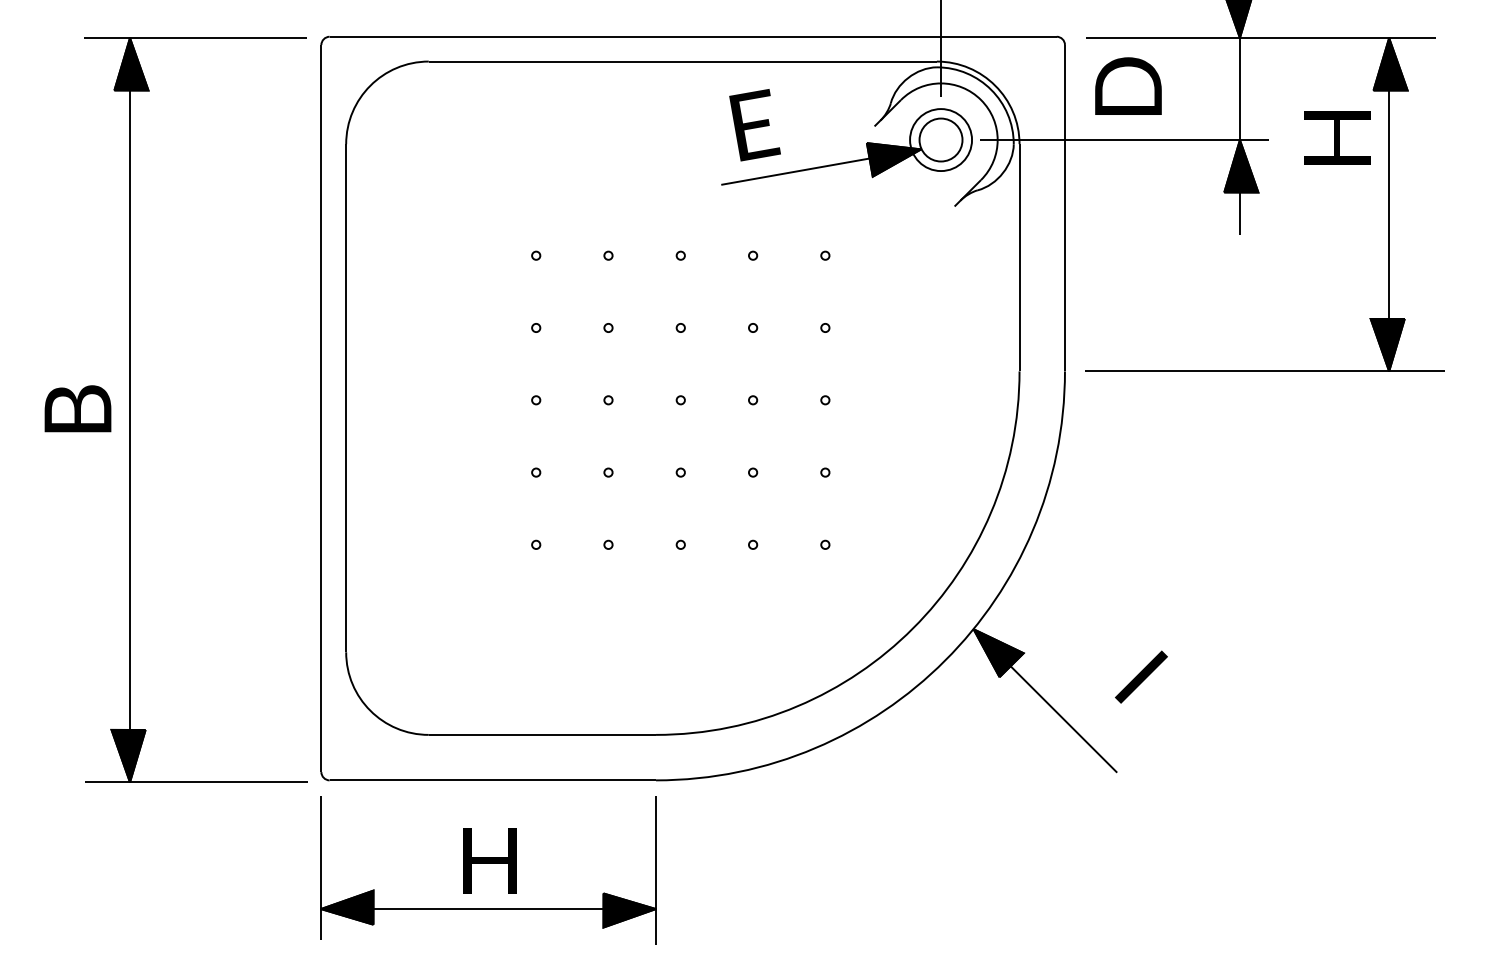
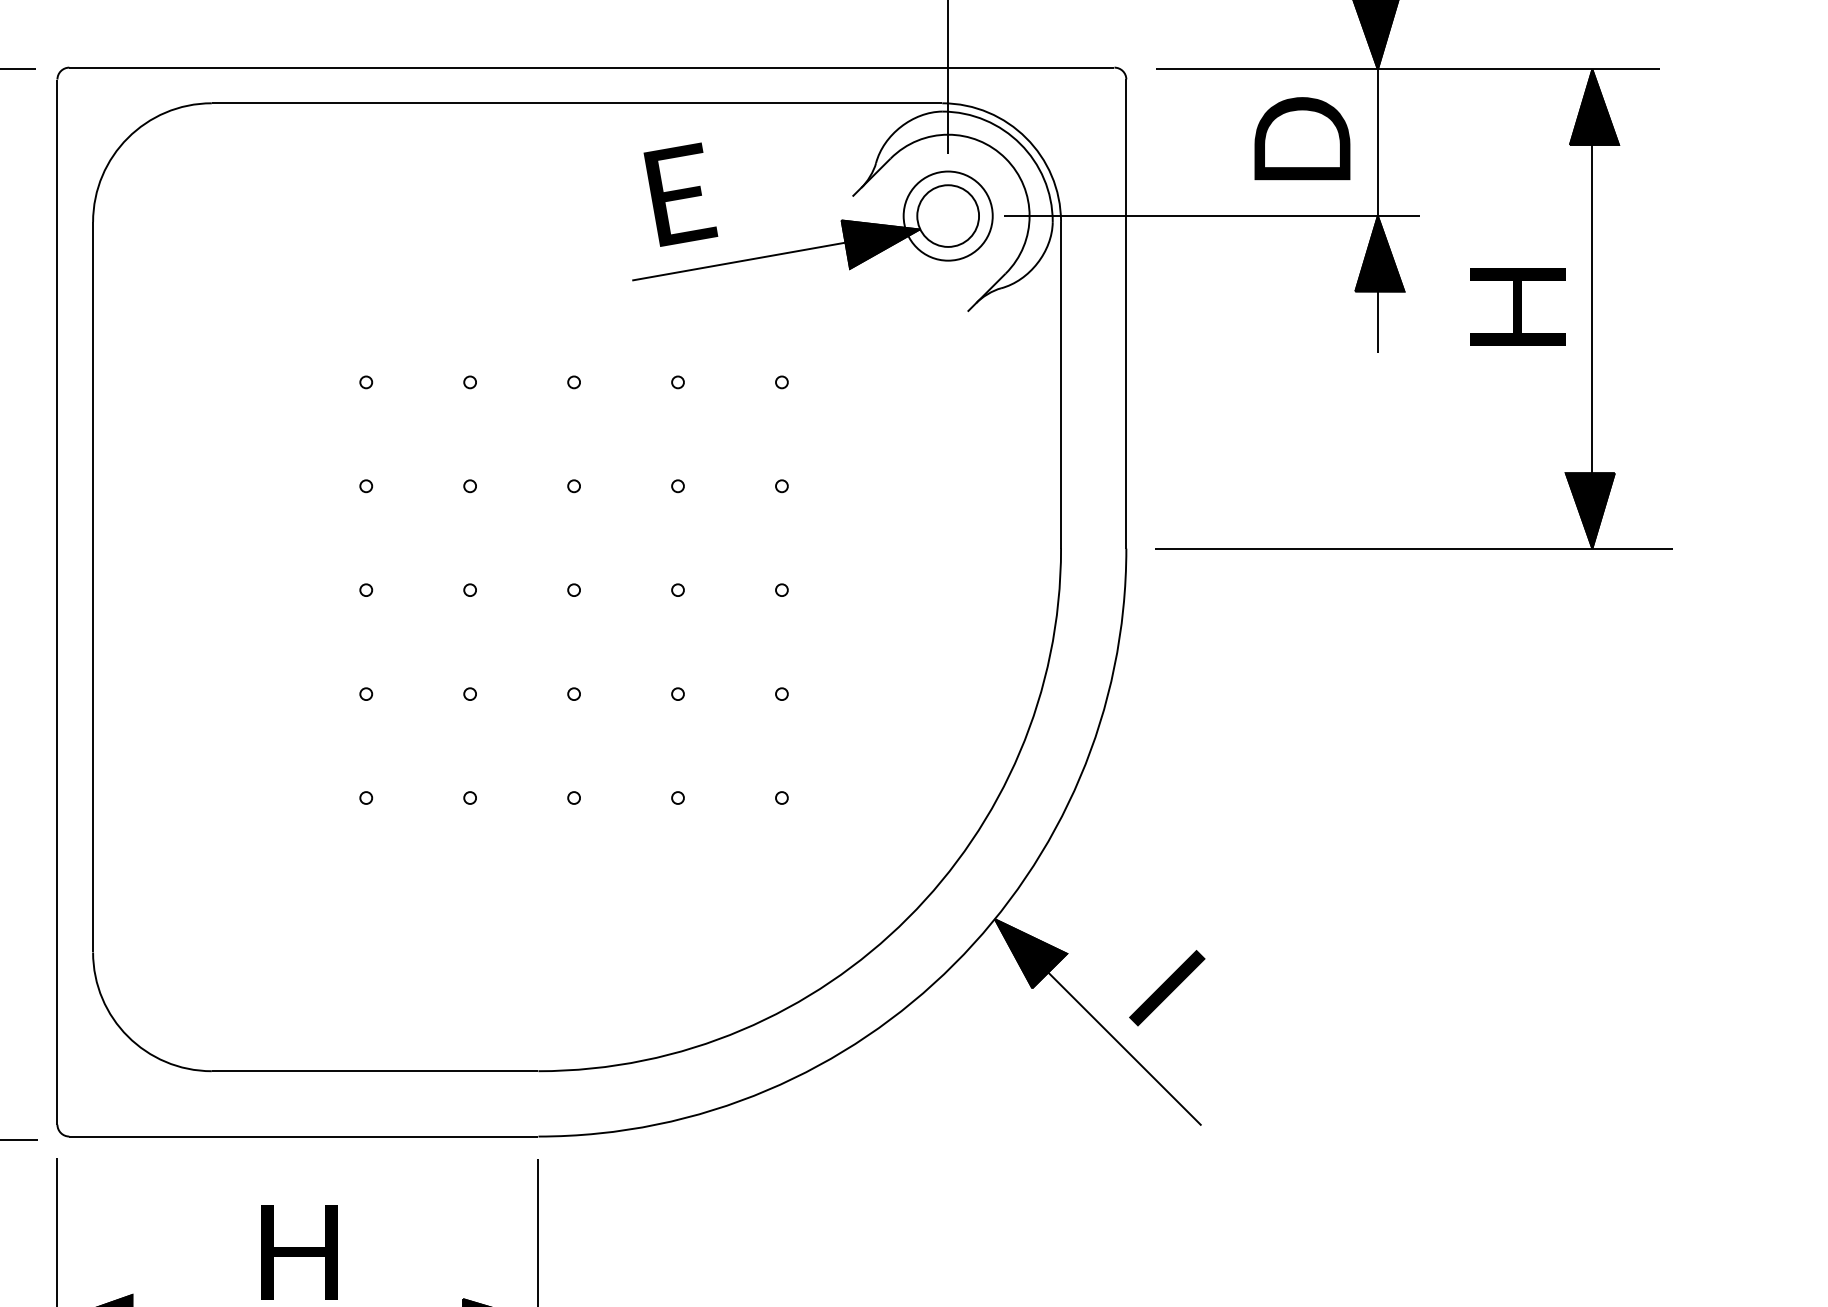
text: (1128, 85) -> (1302, 137), moved
text: (1337, 137) -> (1518, 305), moved
text: (1141, 676) -> (1167, 987), moved

